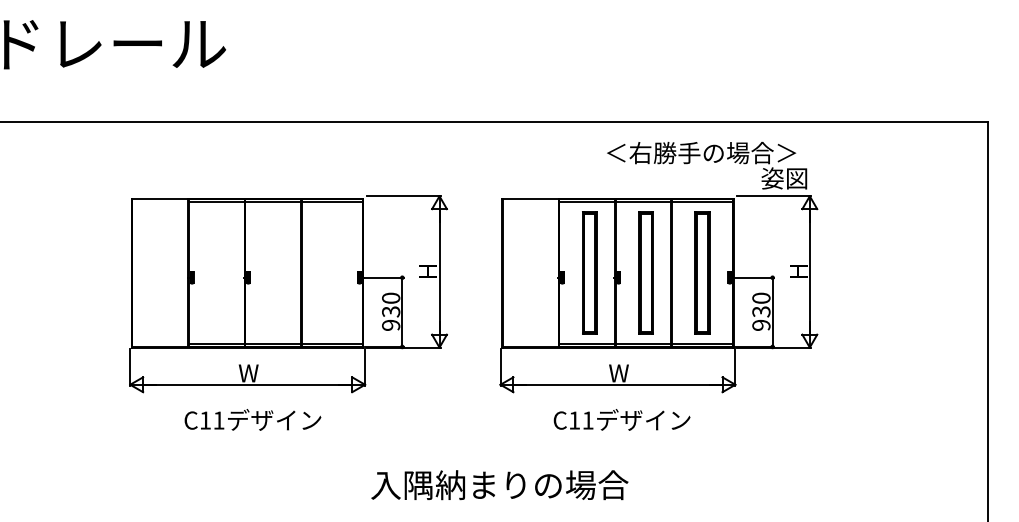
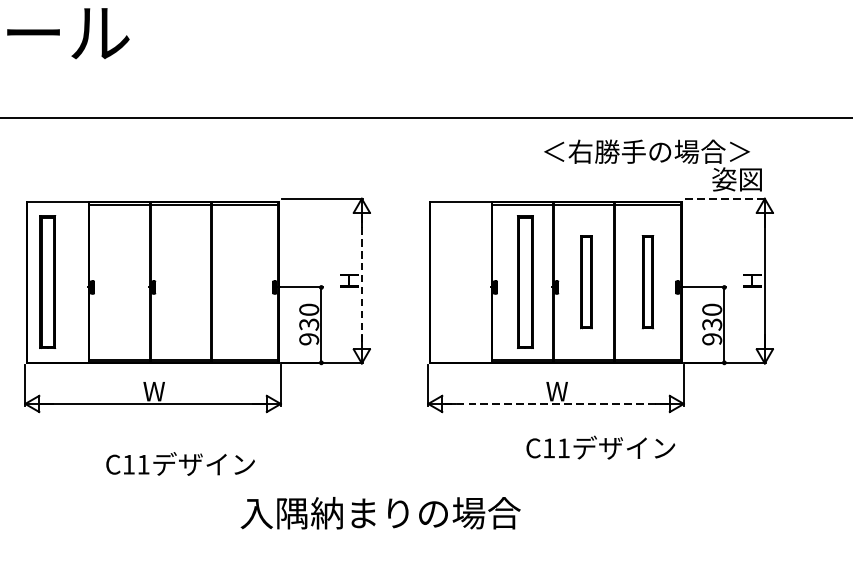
line: (774, 196) -> (726, 199), solid -> dashed
line: (439, 271) -> (361, 280), solid -> dashed
part: (150, 272) -> (47, 281), added
part: (645, 272) -> (586, 281), size x0.7
part: (702, 272) -> (648, 281), size x0.7
line: (617, 384) -> (555, 403), solid -> dashed
text: (252, 419) -> (180, 463), moved
text: (621, 419) -> (600, 447), moved
text: (499, 485) -> (380, 513), moved

